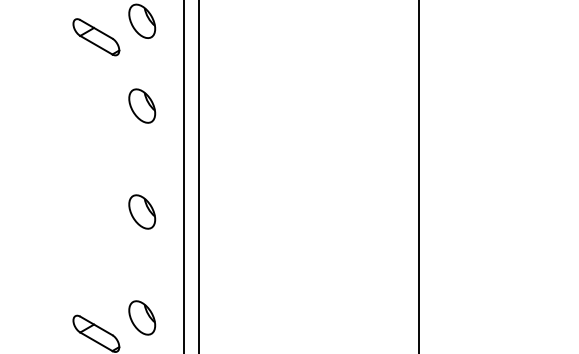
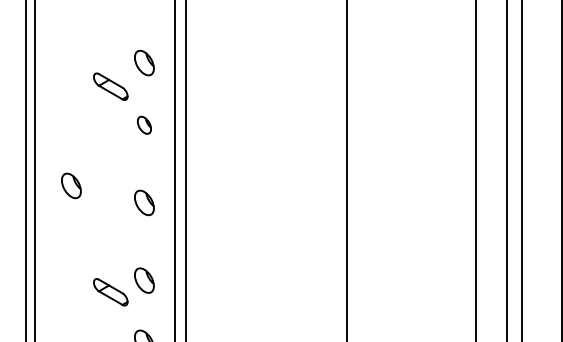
part: (95, 36) -> (110, 86), moved
part: (142, 106) -> (144, 125), size x0.7
part: (42, 188) -> (71, 185), added

